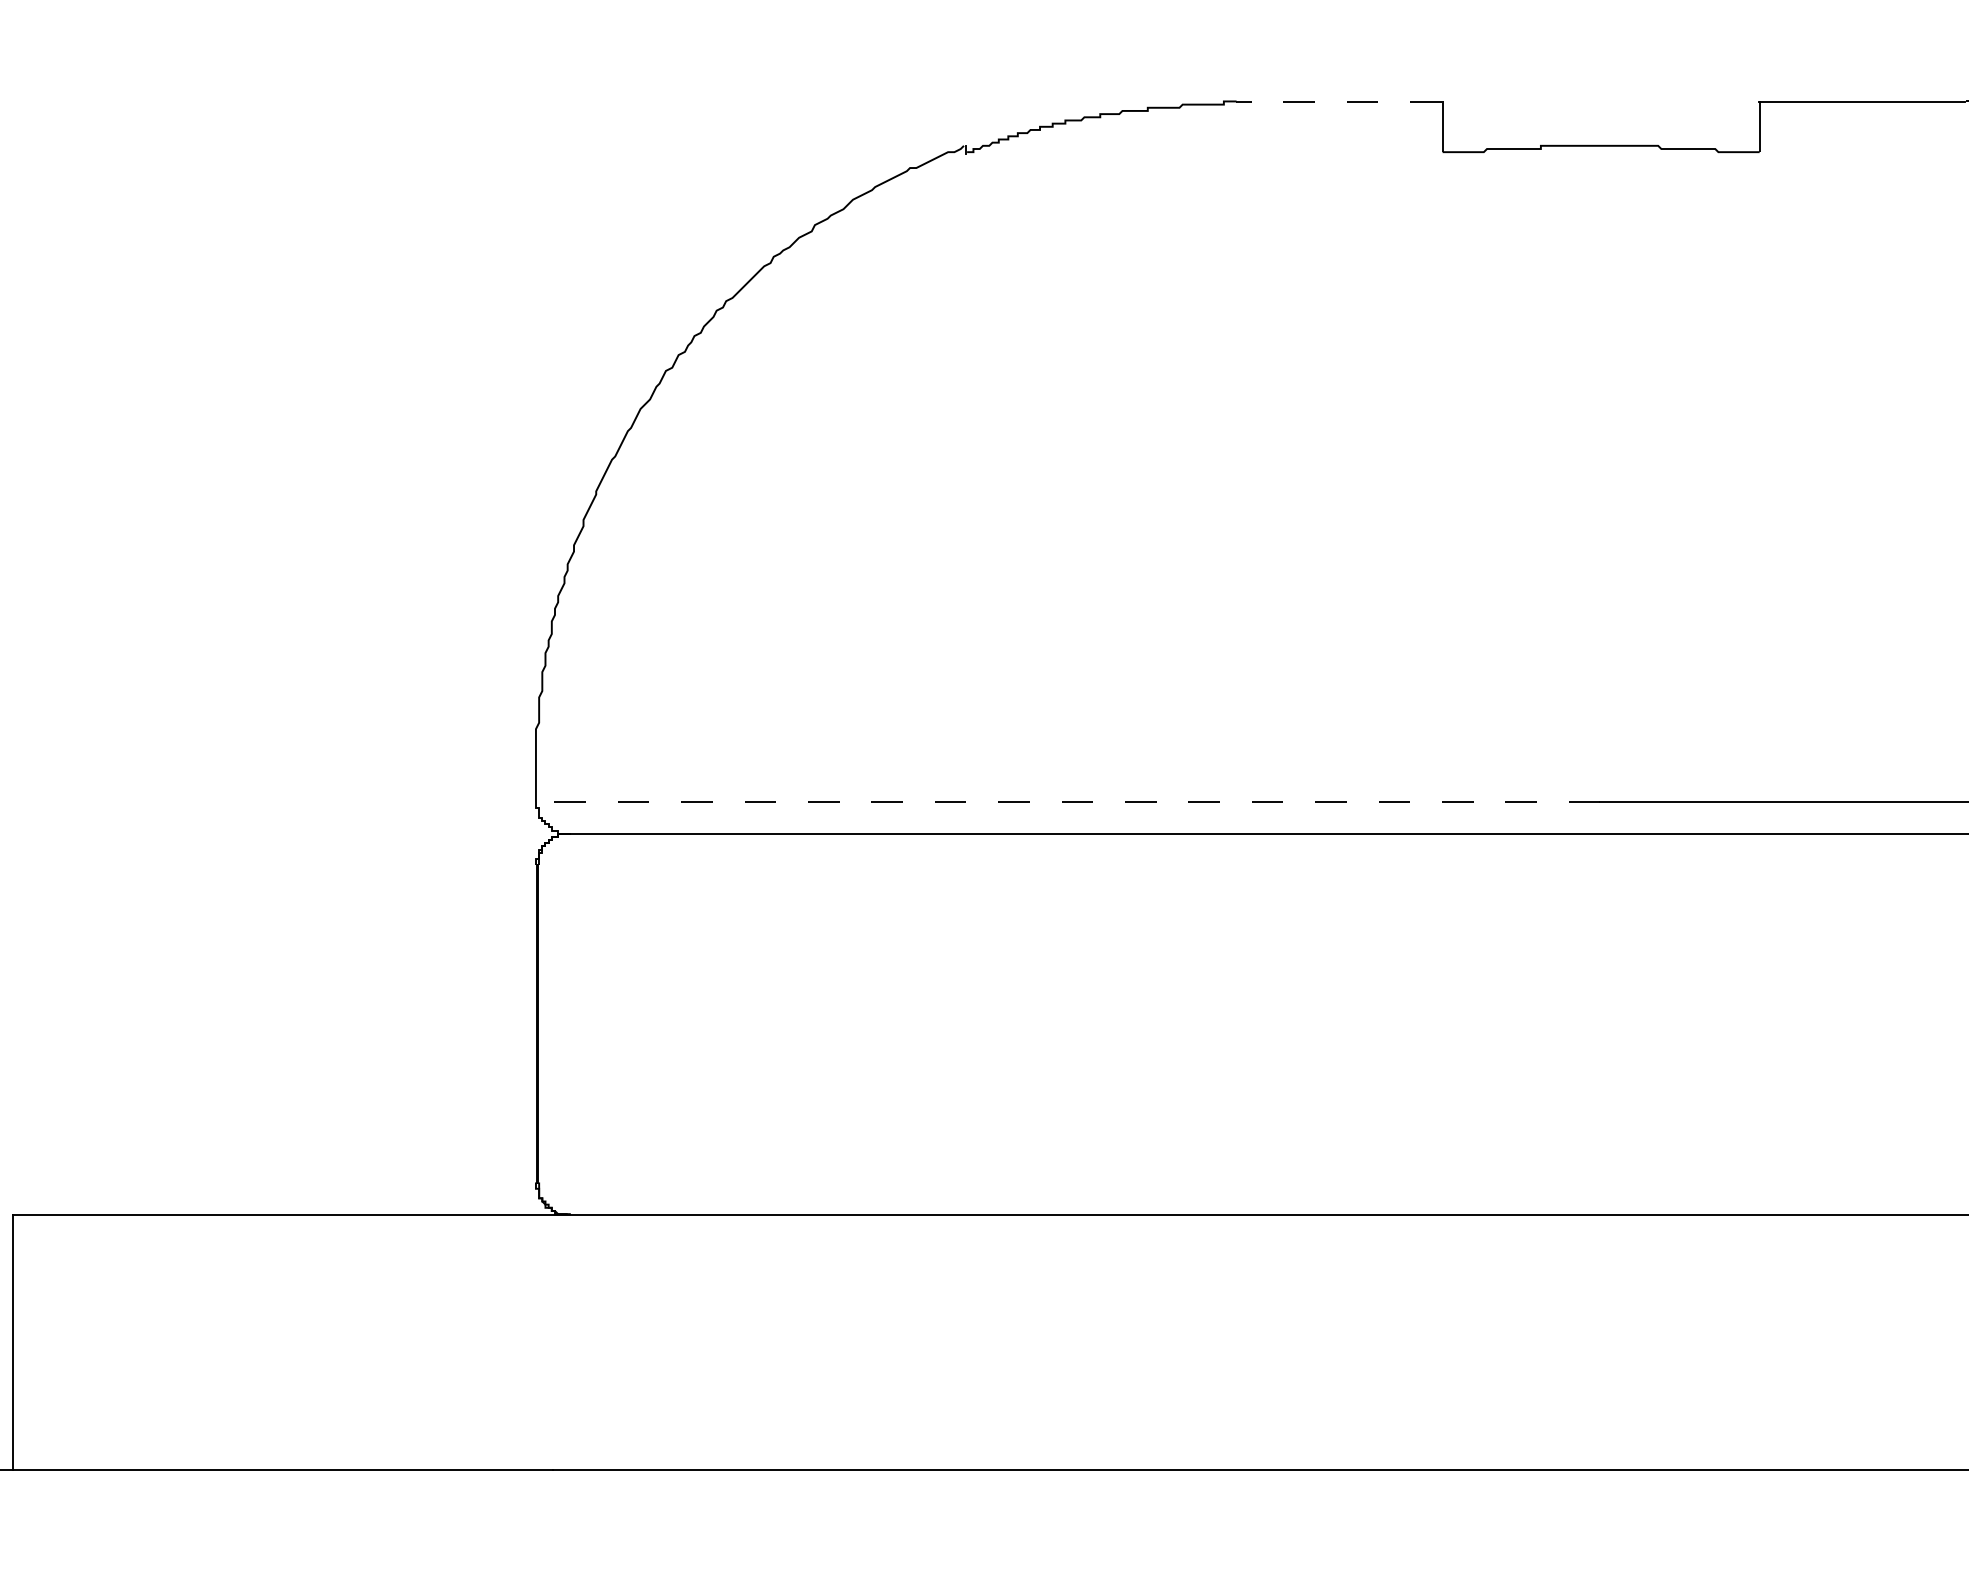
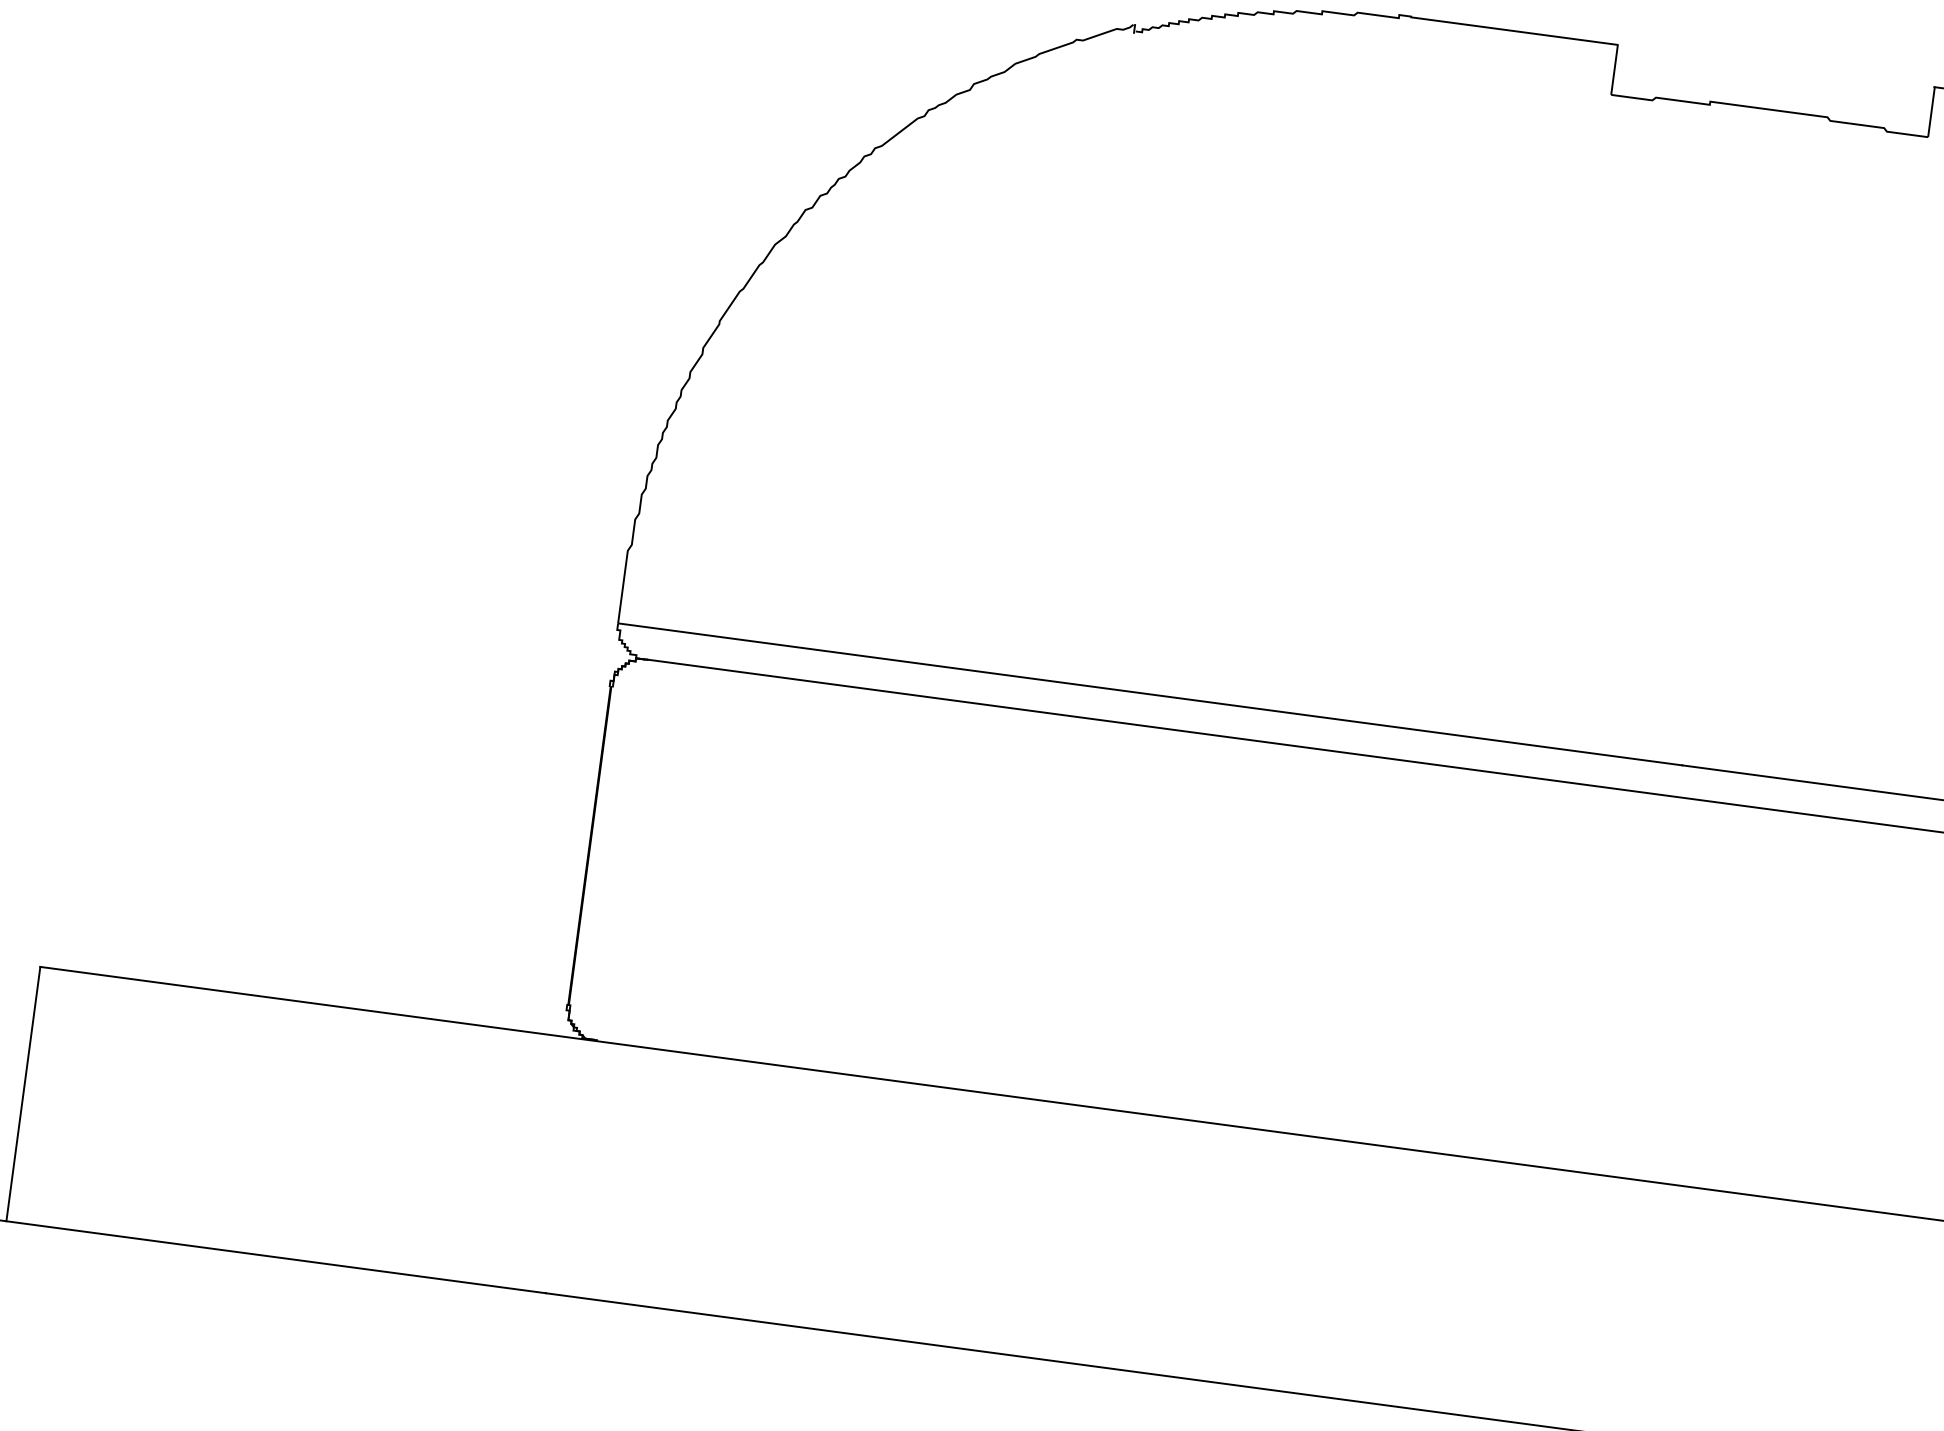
line: (1338, 102) -> (1513, 31), dashed -> solid
line: (1068, 801) -> (1150, 694), dashed -> solid

